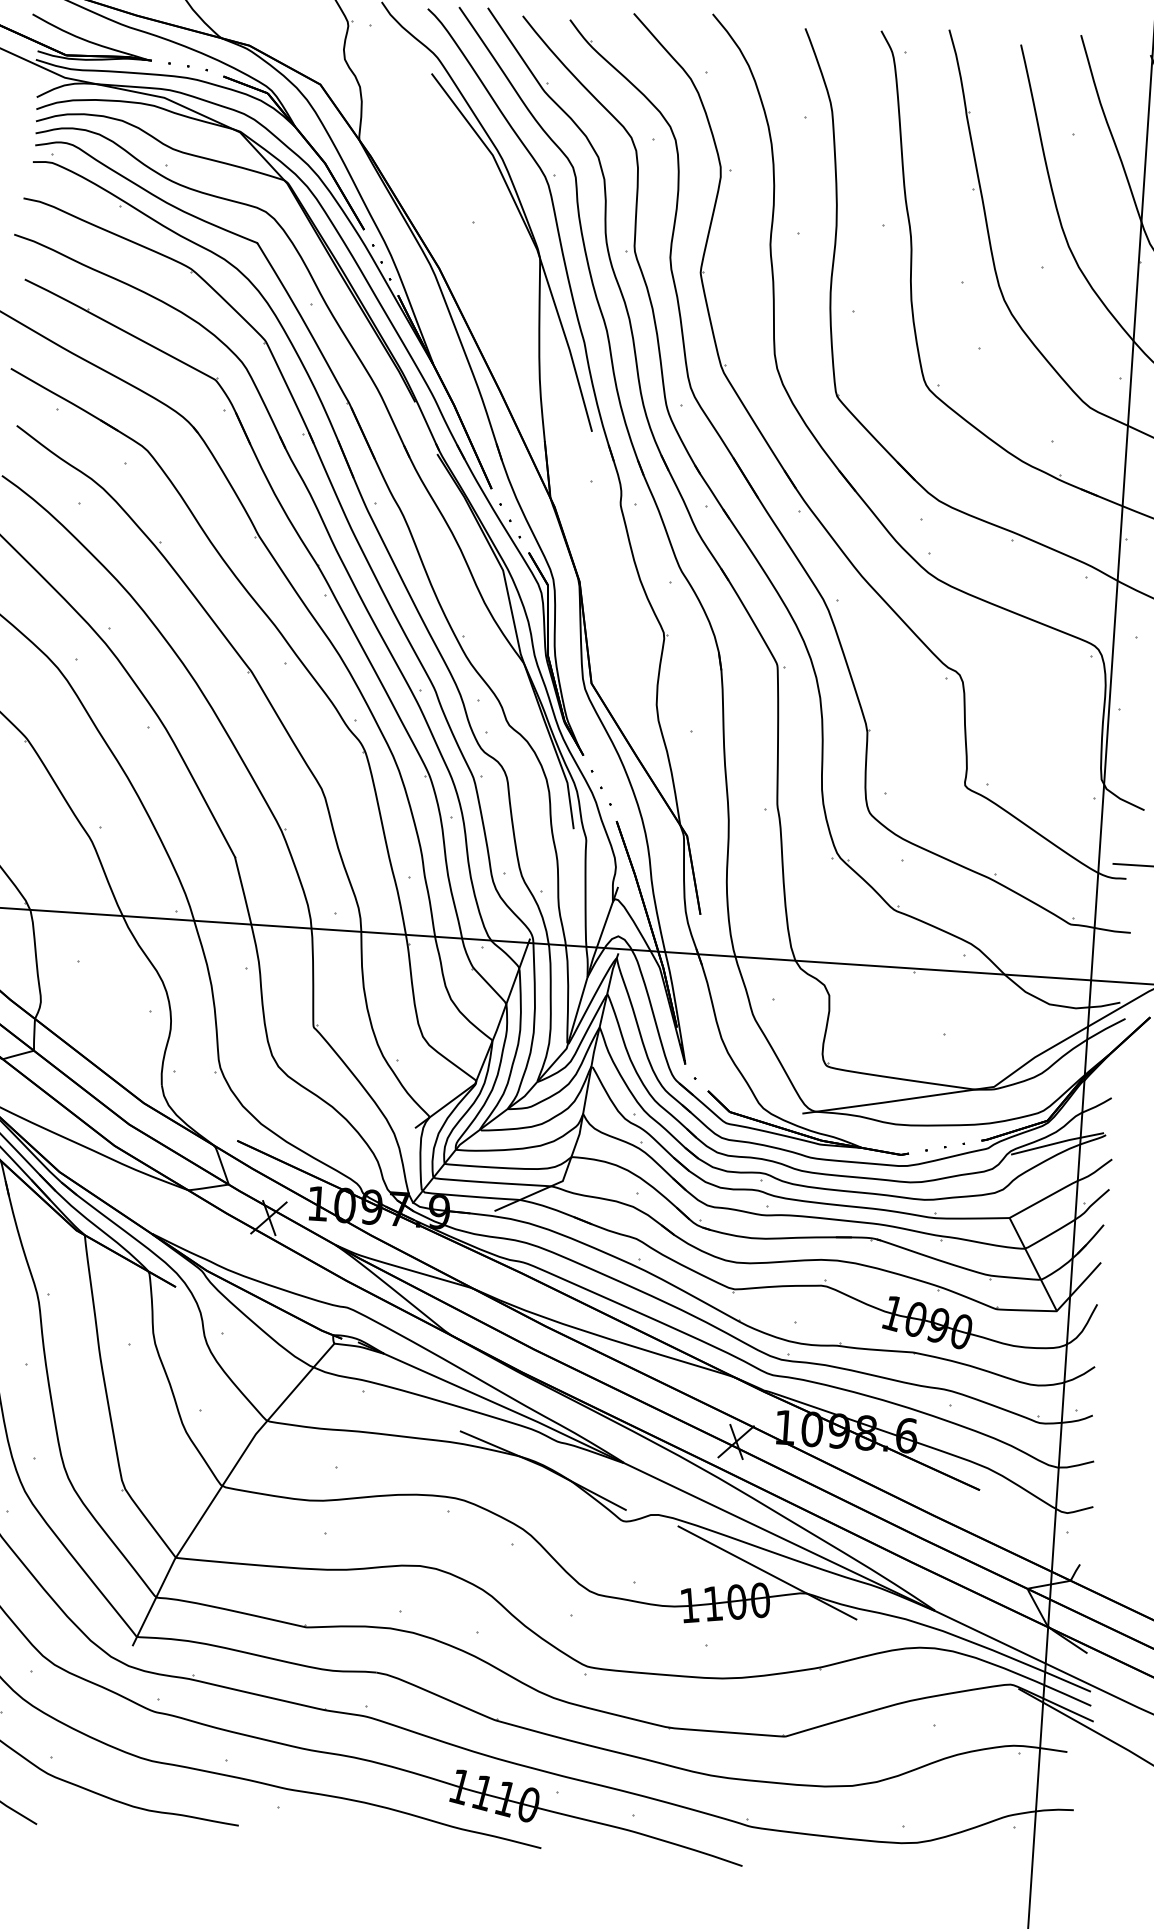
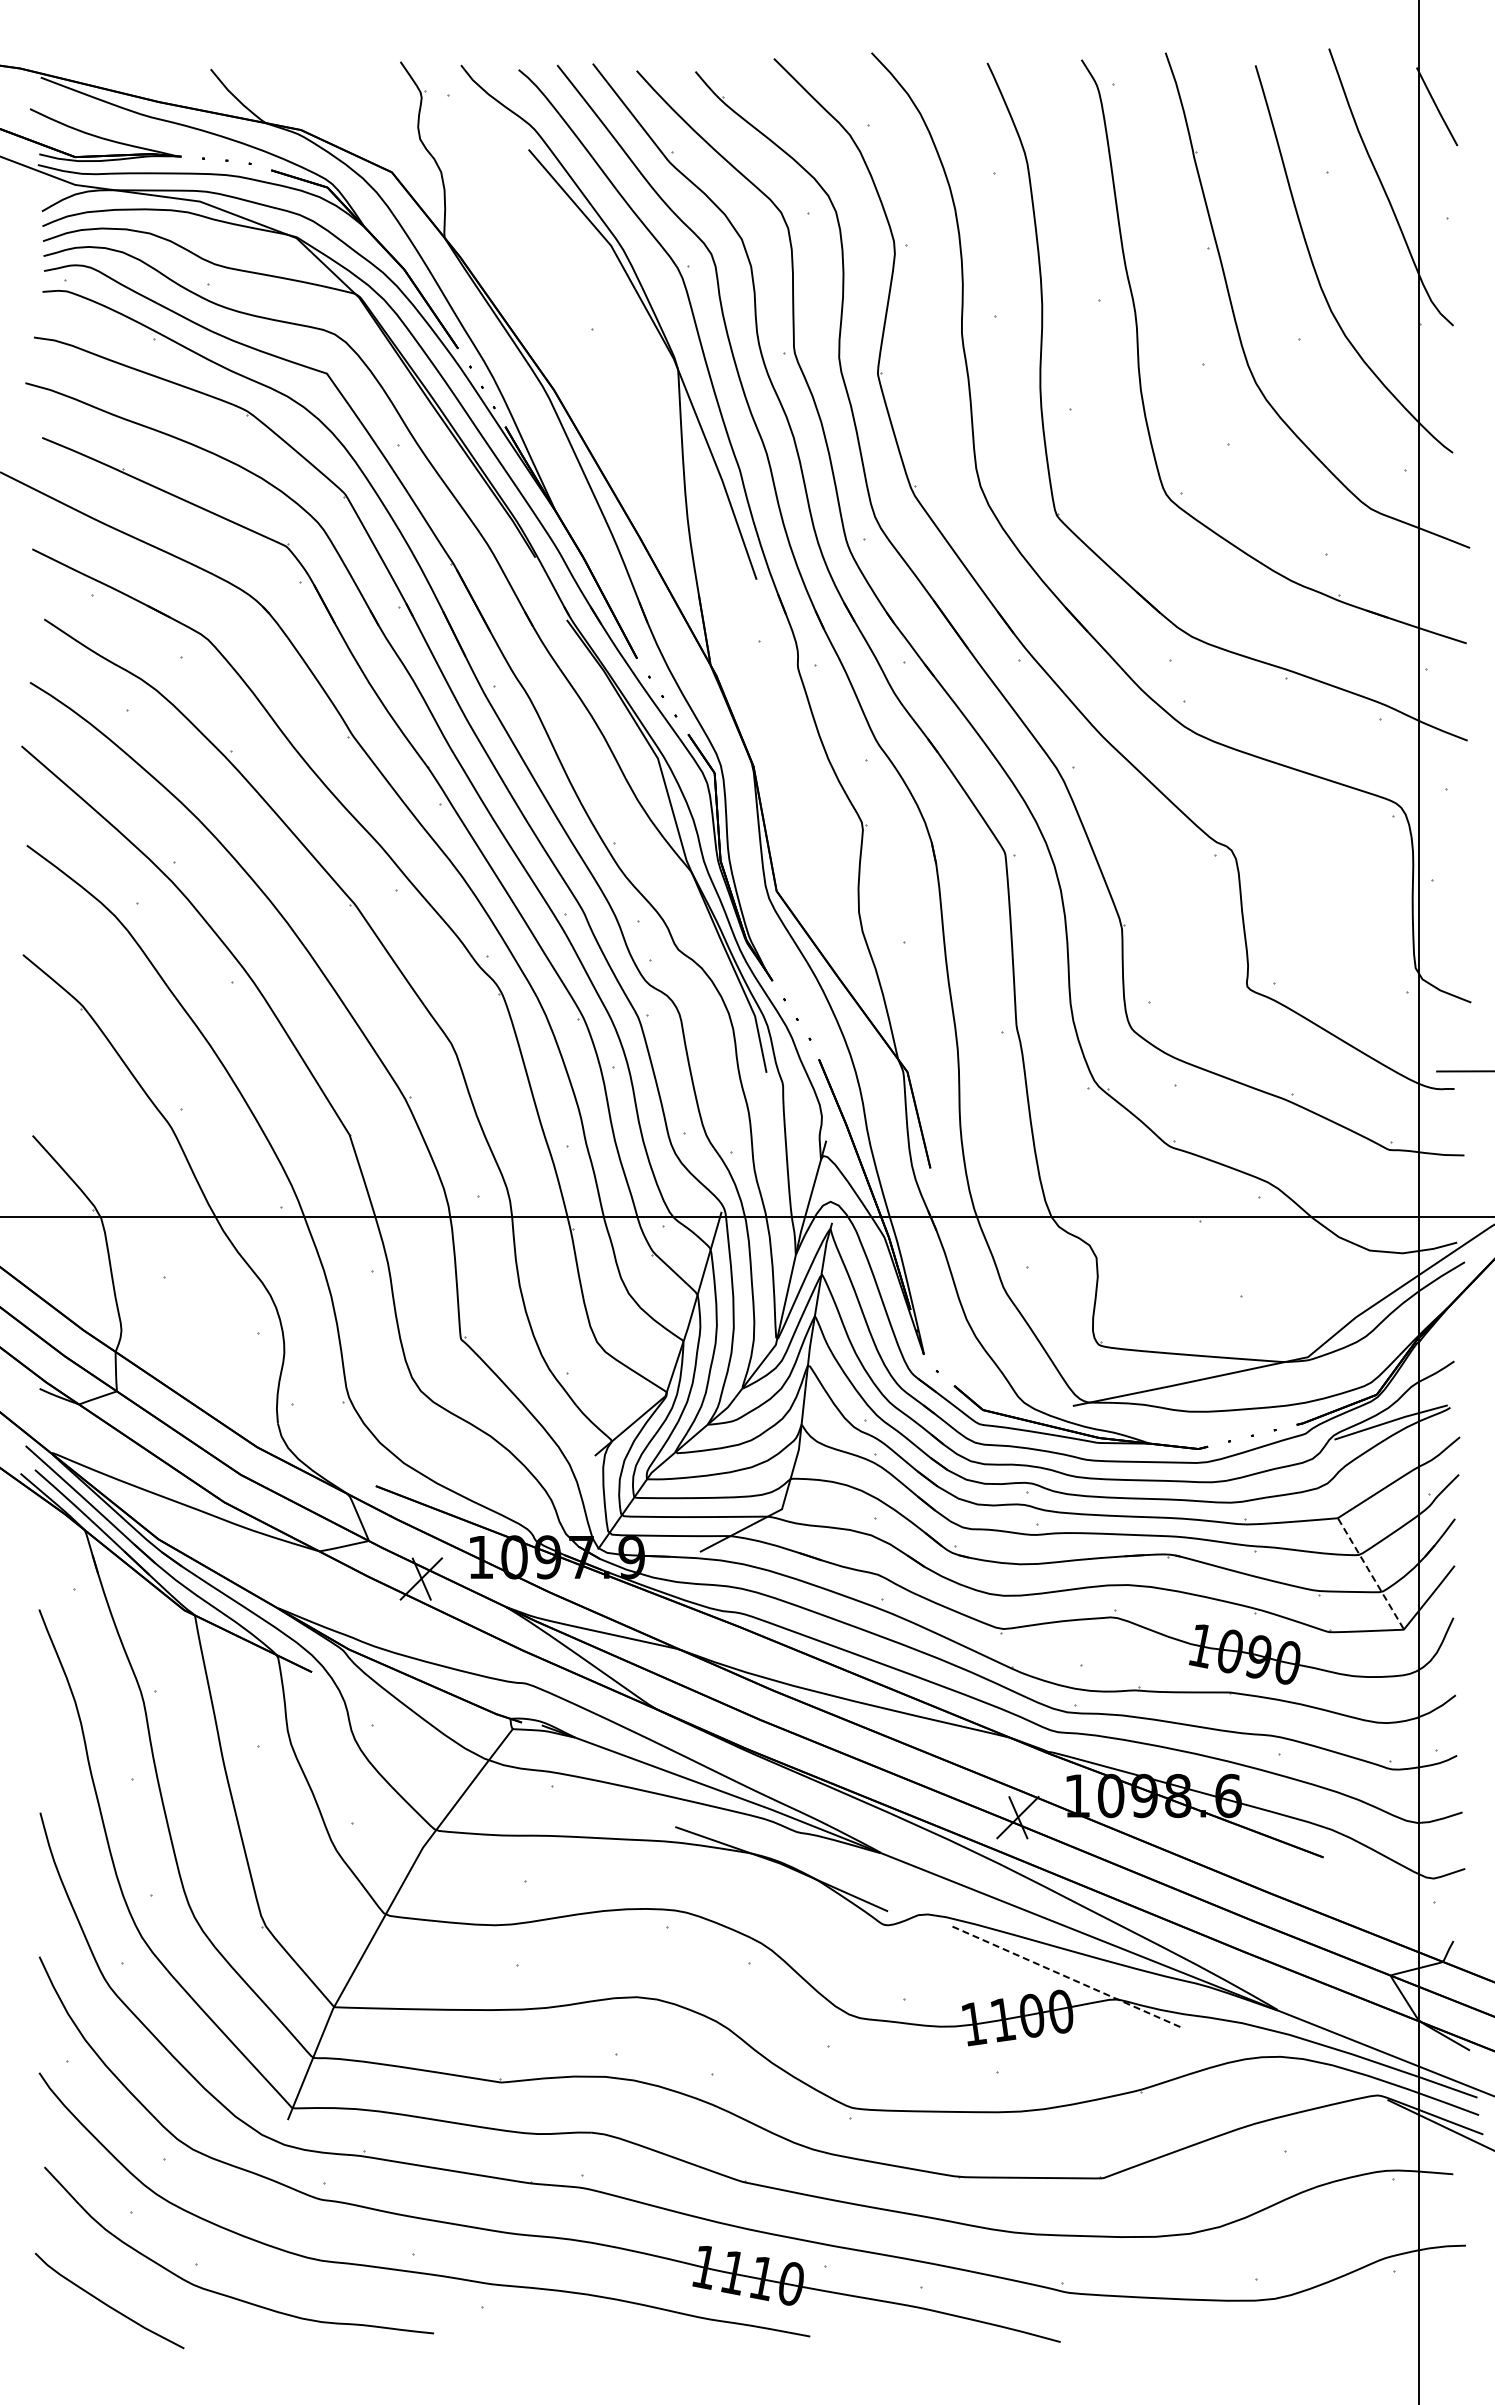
line: (1032, 1264) -> (1370, 1573), solid -> dashed
line: (767, 1573) -> (1067, 1977), solid -> dashed

